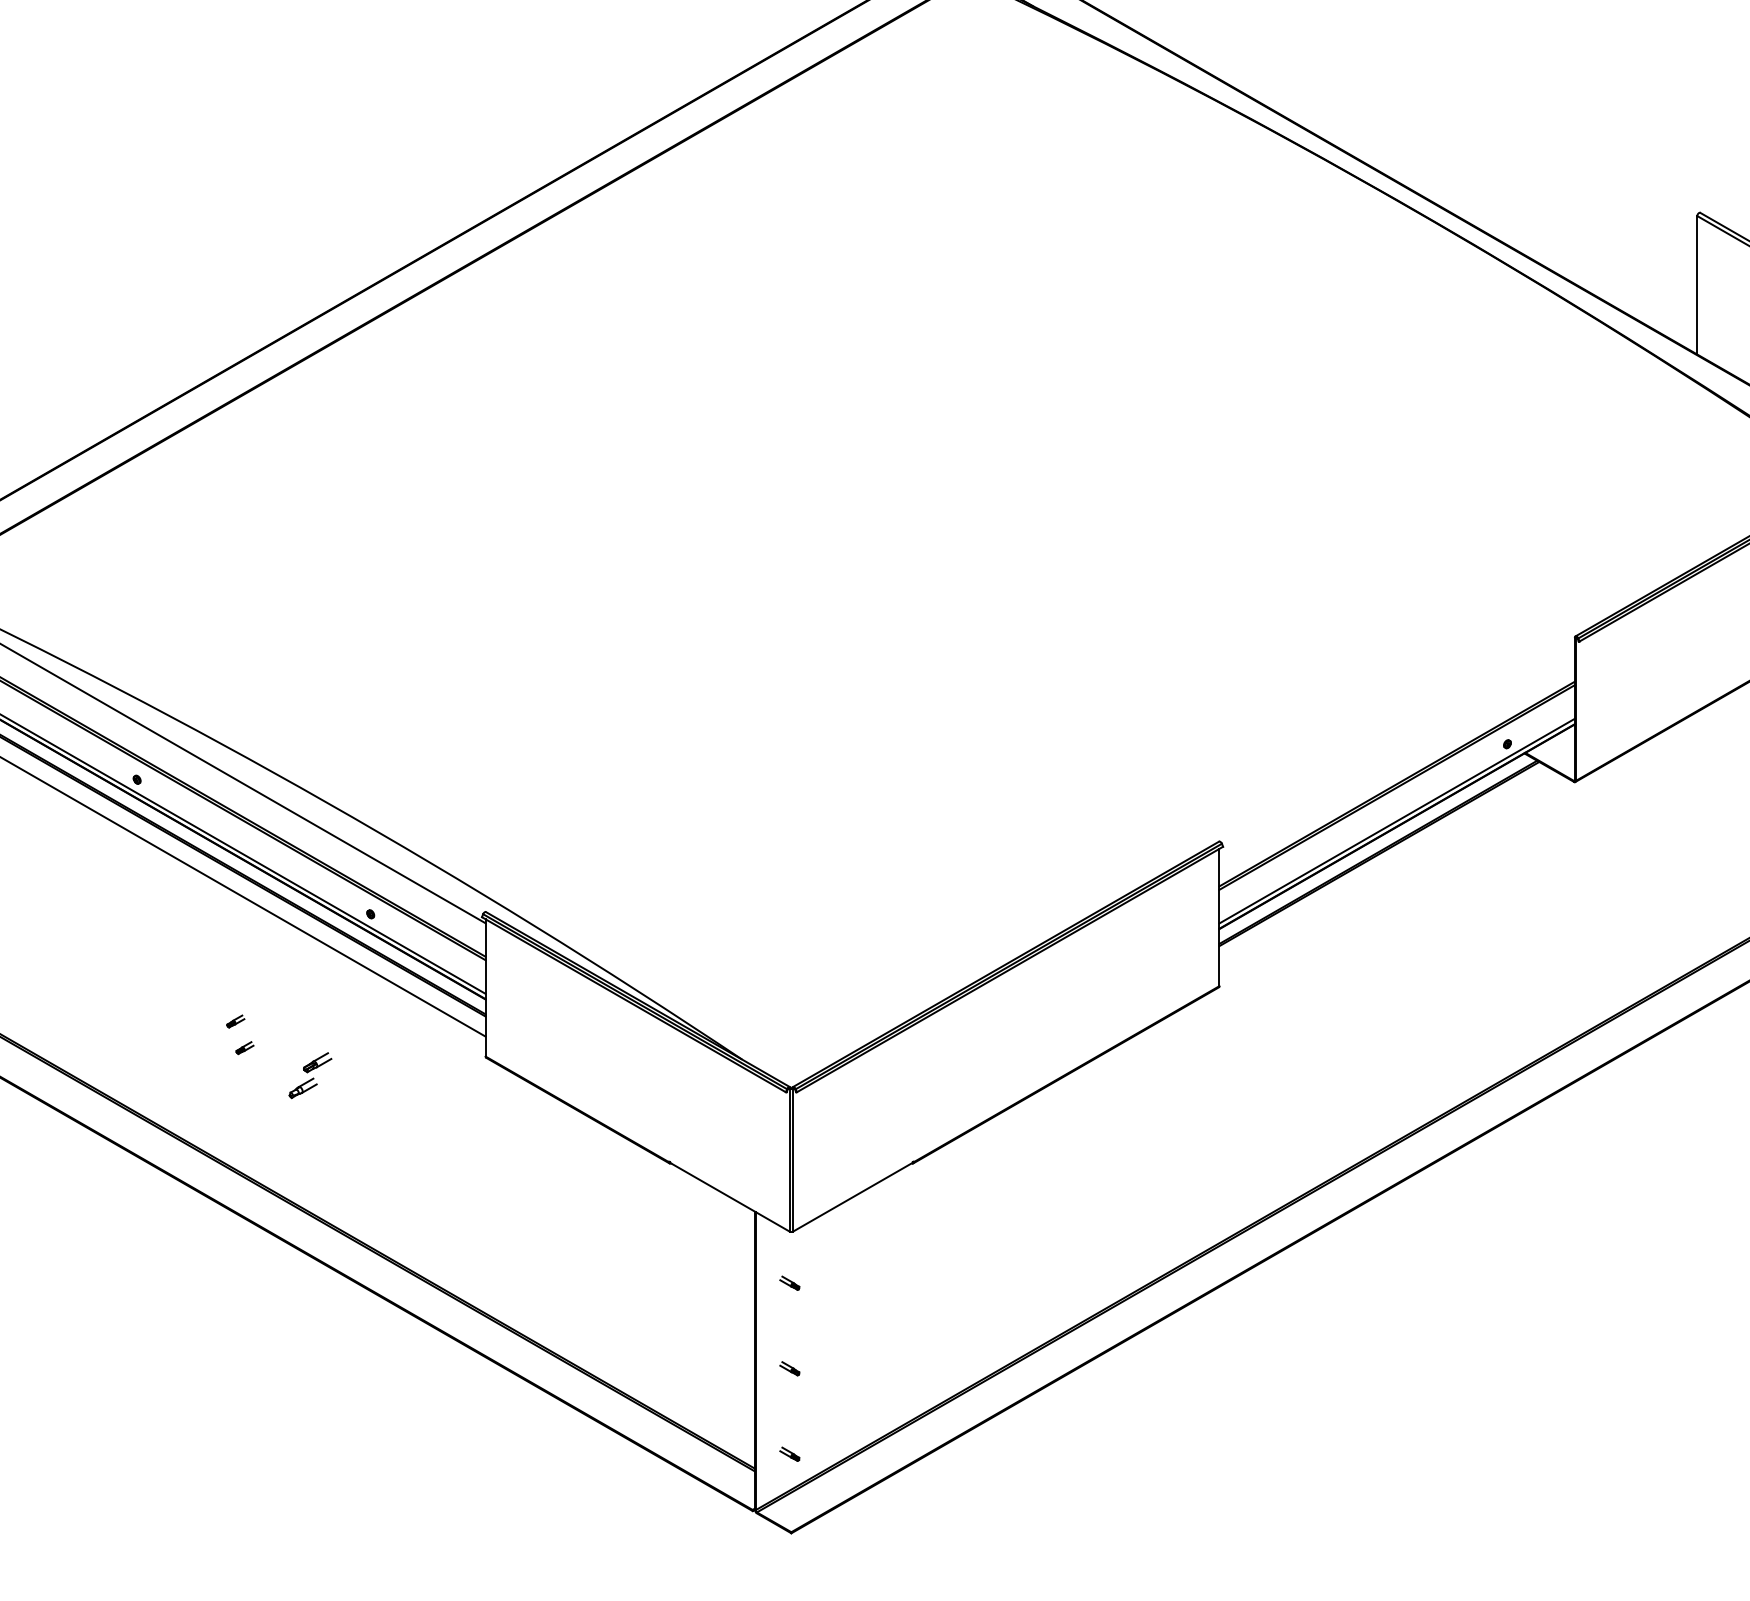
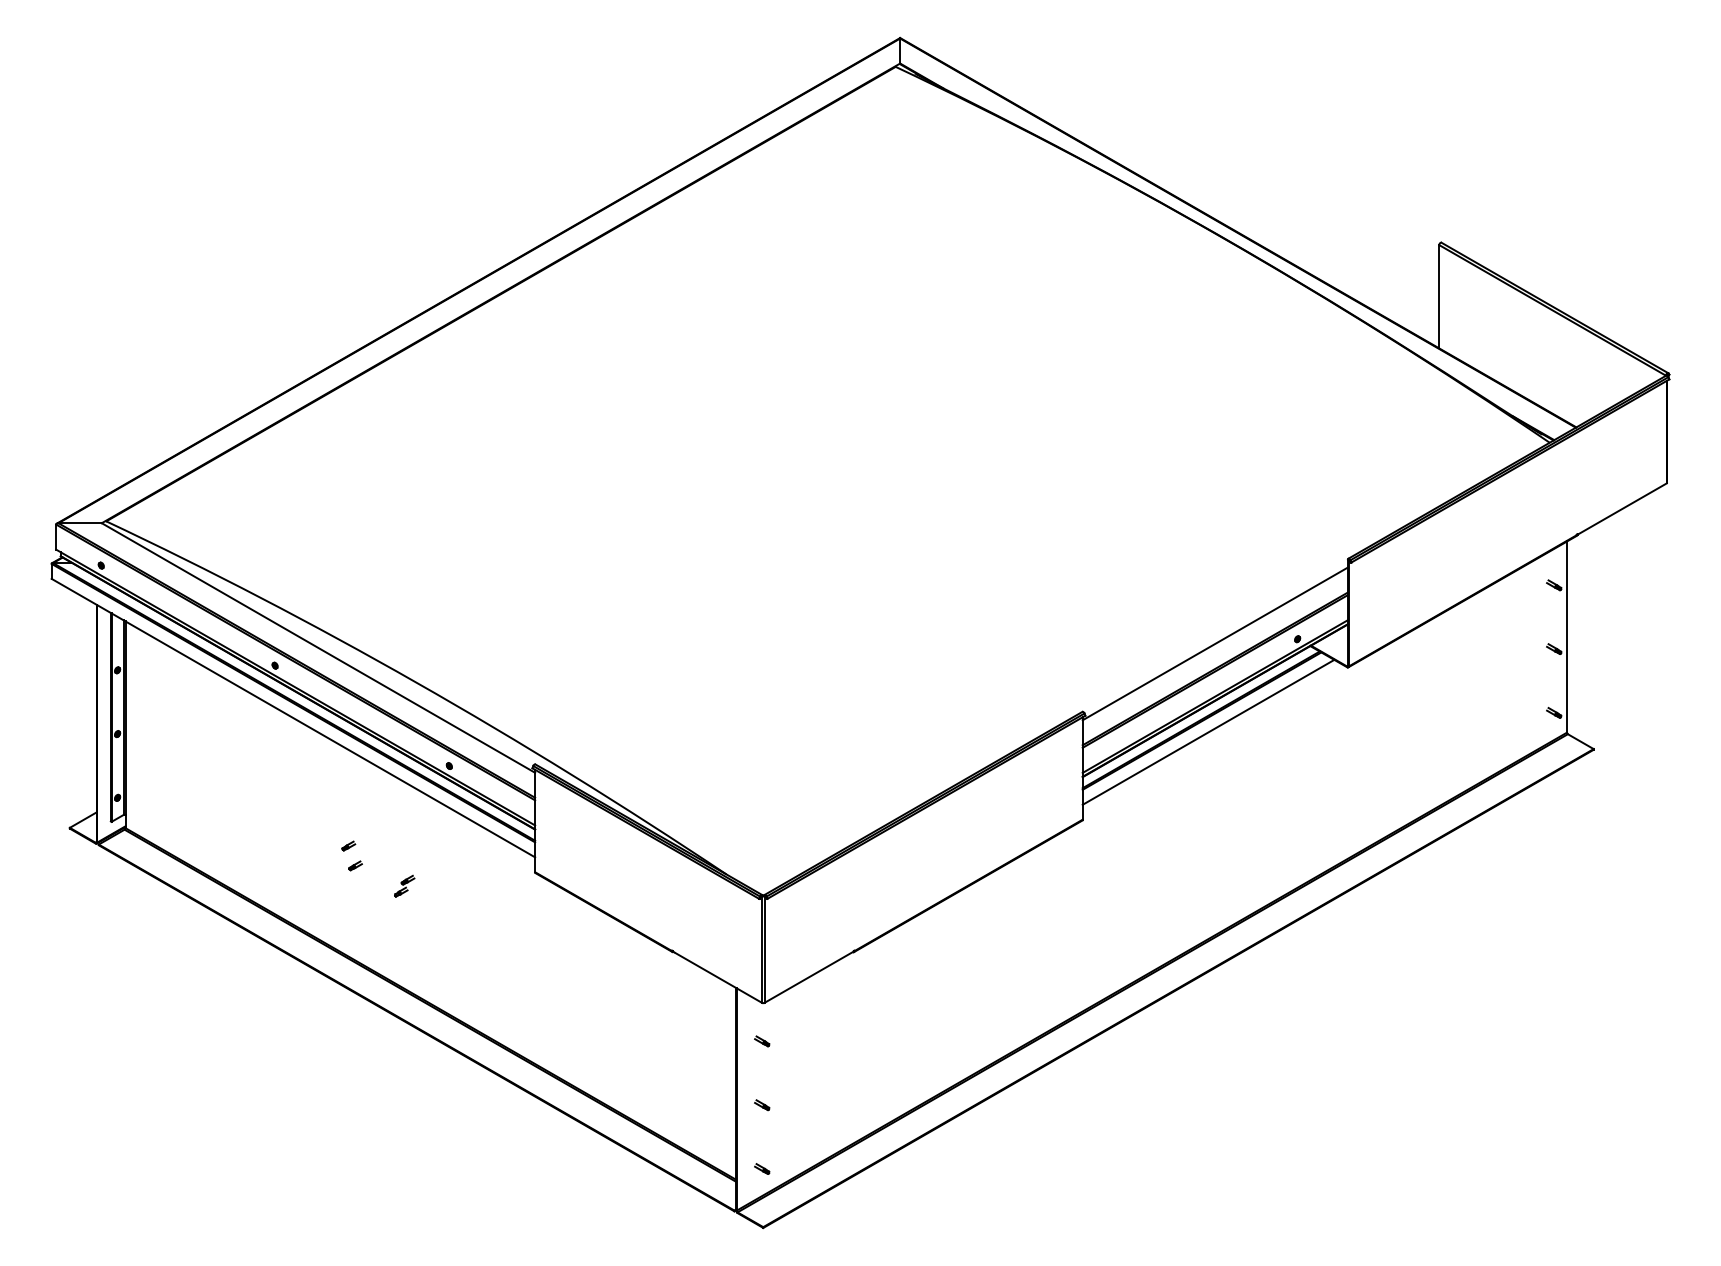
line: (1397, 750) -> (1215, 643), added
line: (1388, 867) -> (1208, 731), added
part: (310, 1074) -> (404, 885), size x0.62

